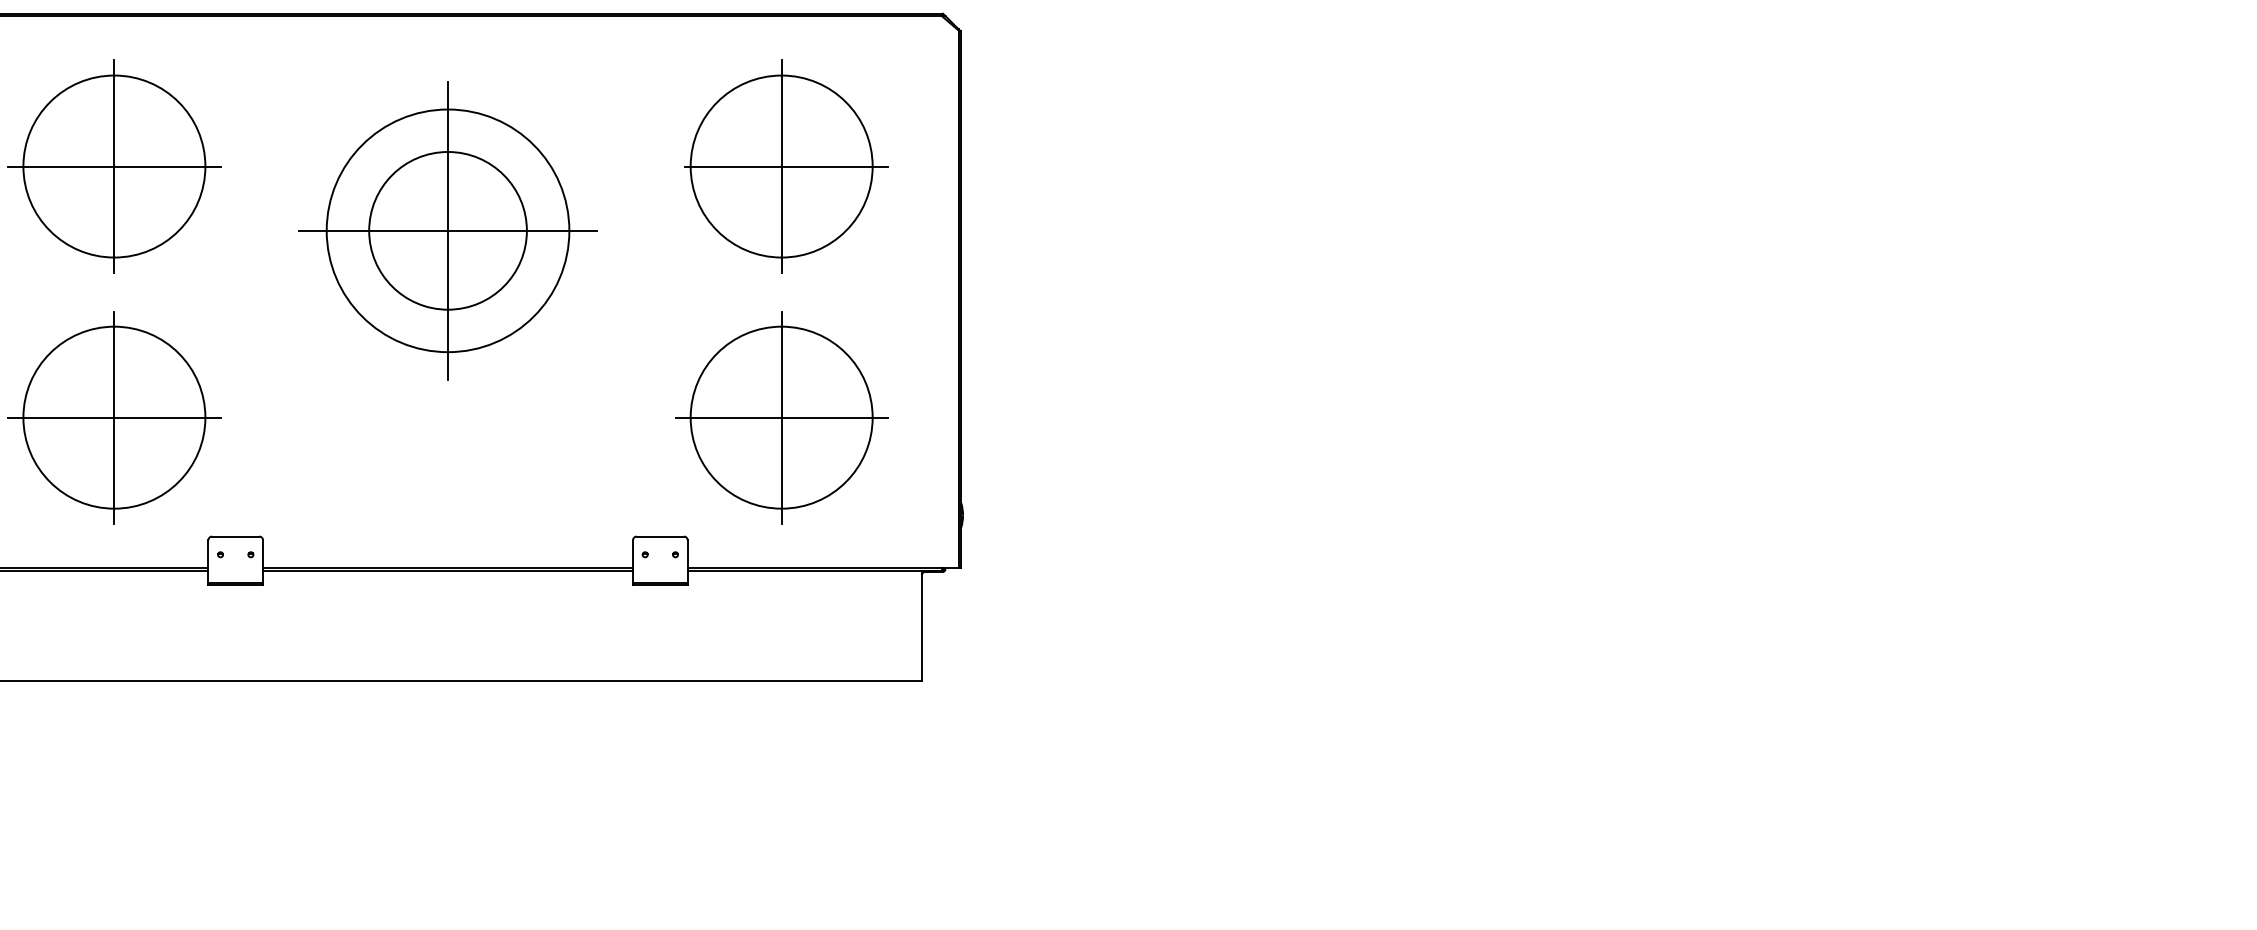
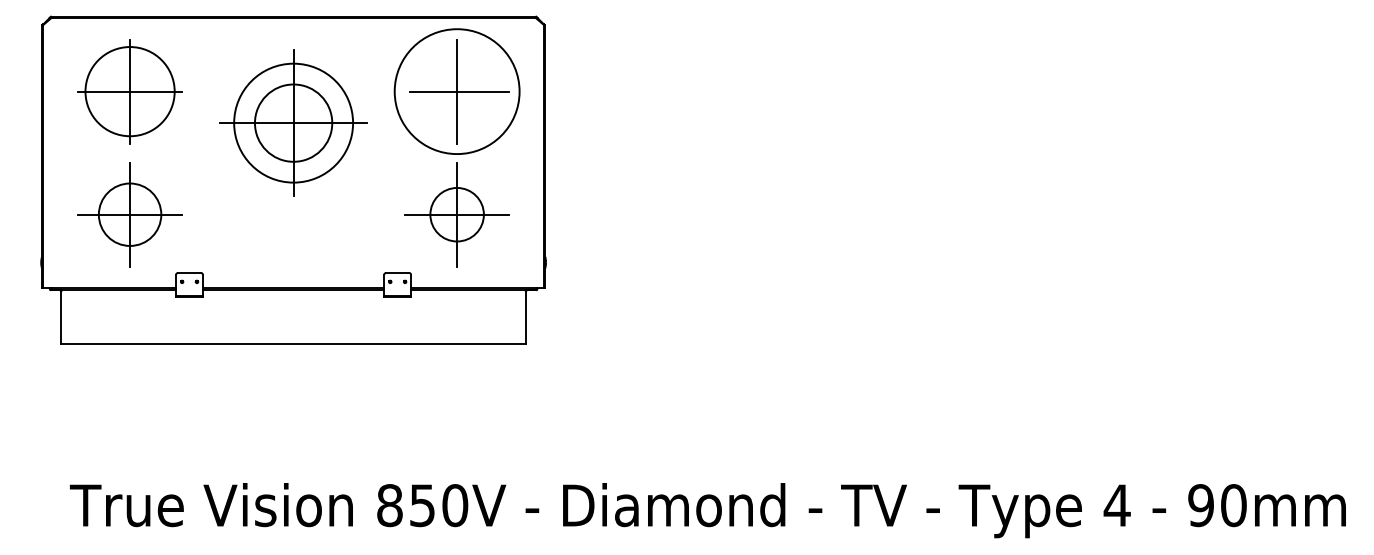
circle: (780, 166) -> (456, 91), size x1.4
circle: (113, 417) -> (129, 214), size x0.7
circle: (780, 417) -> (456, 214), size x0.6

